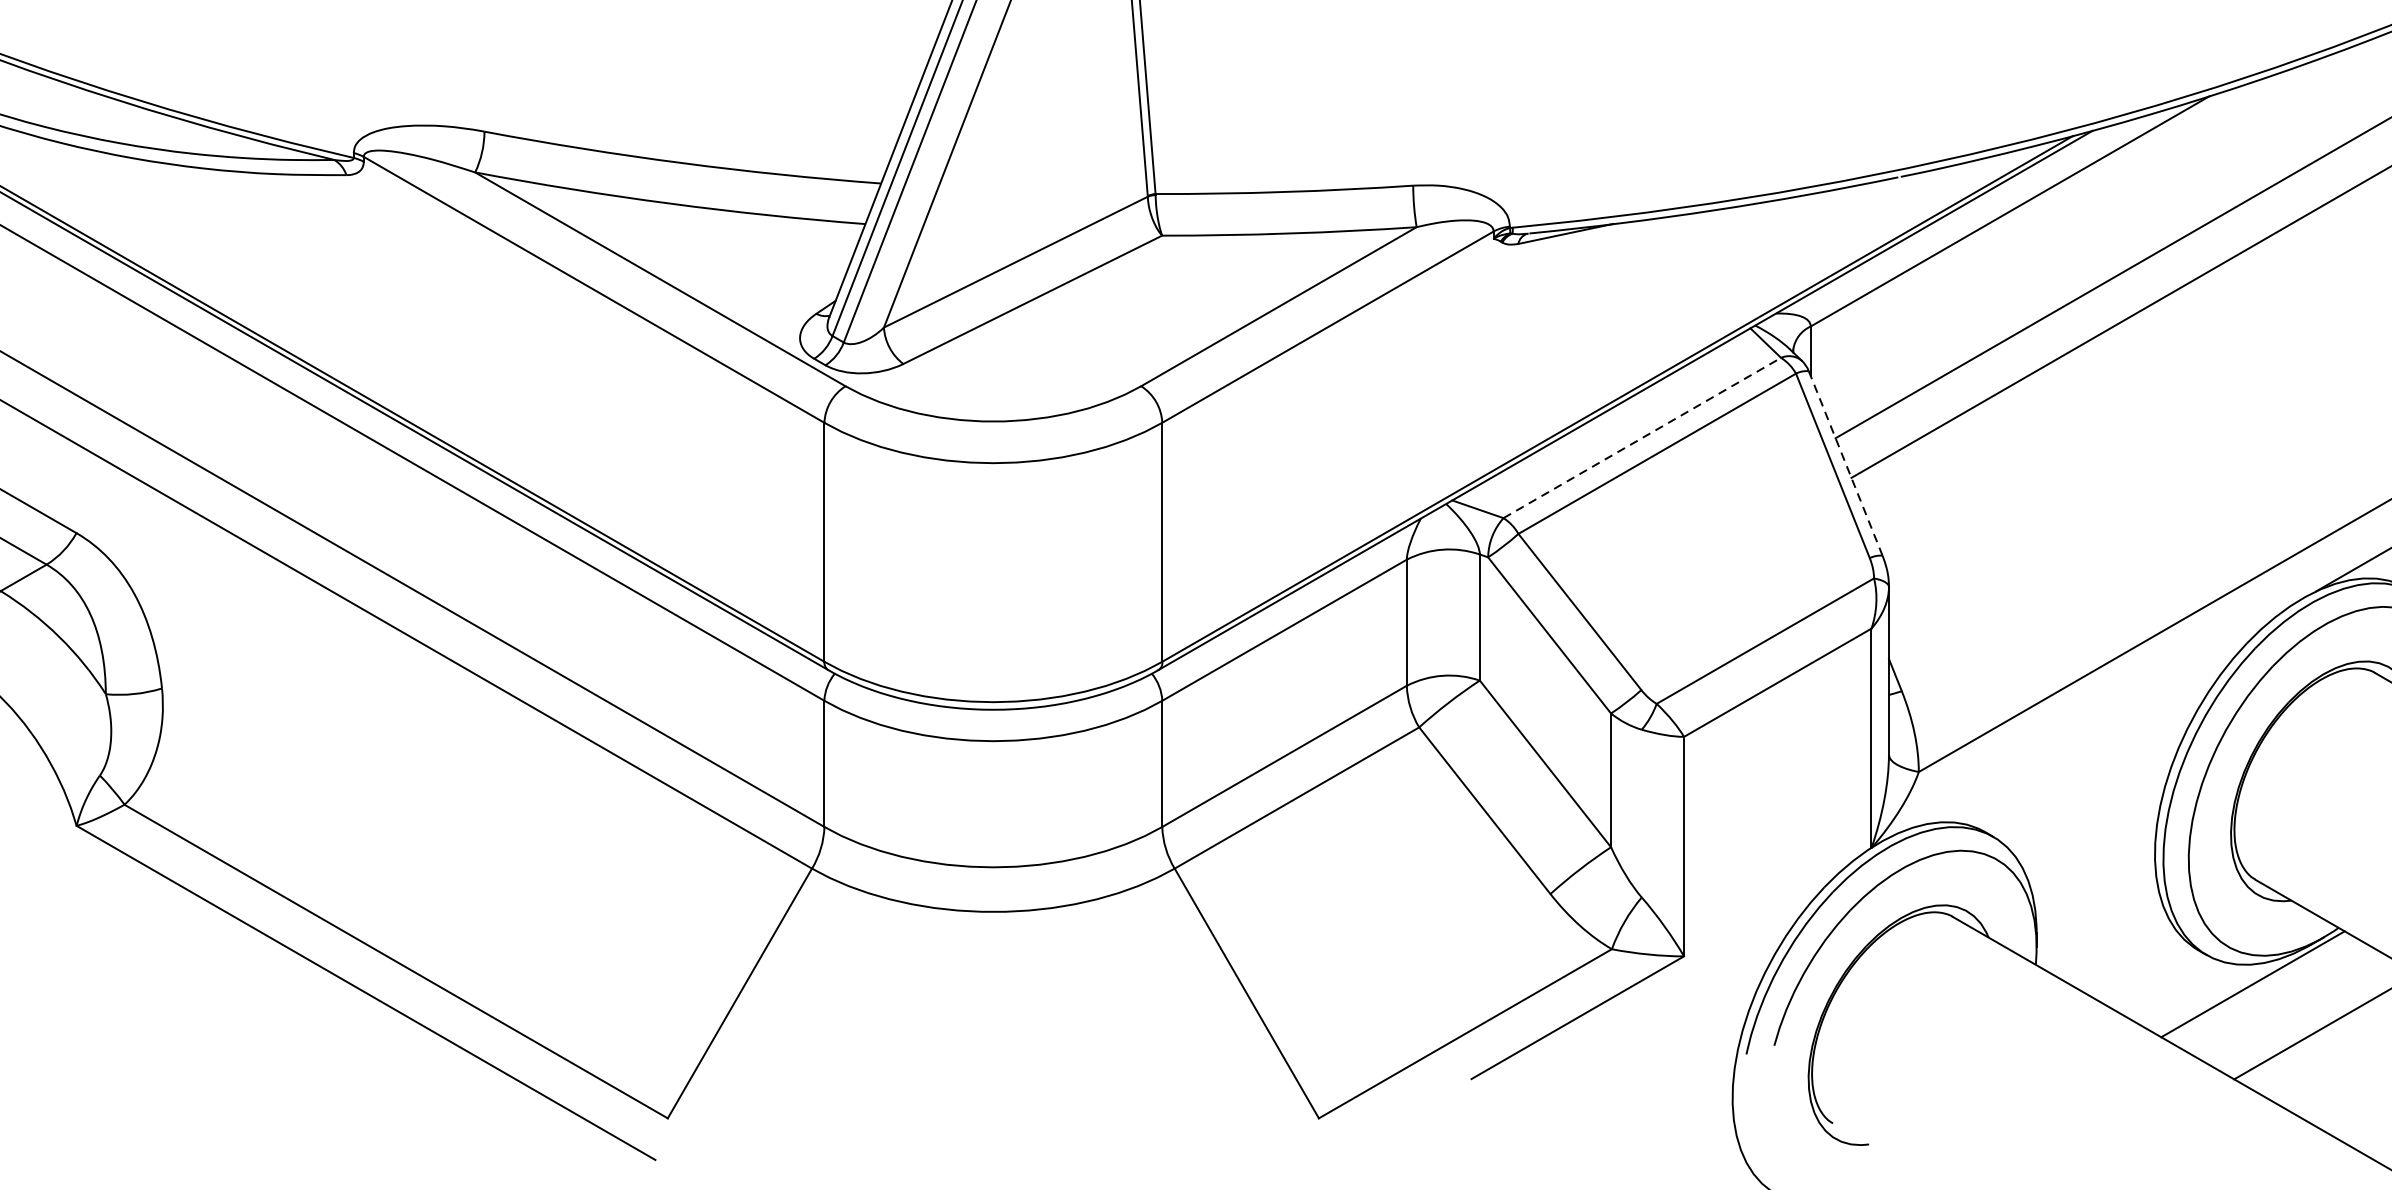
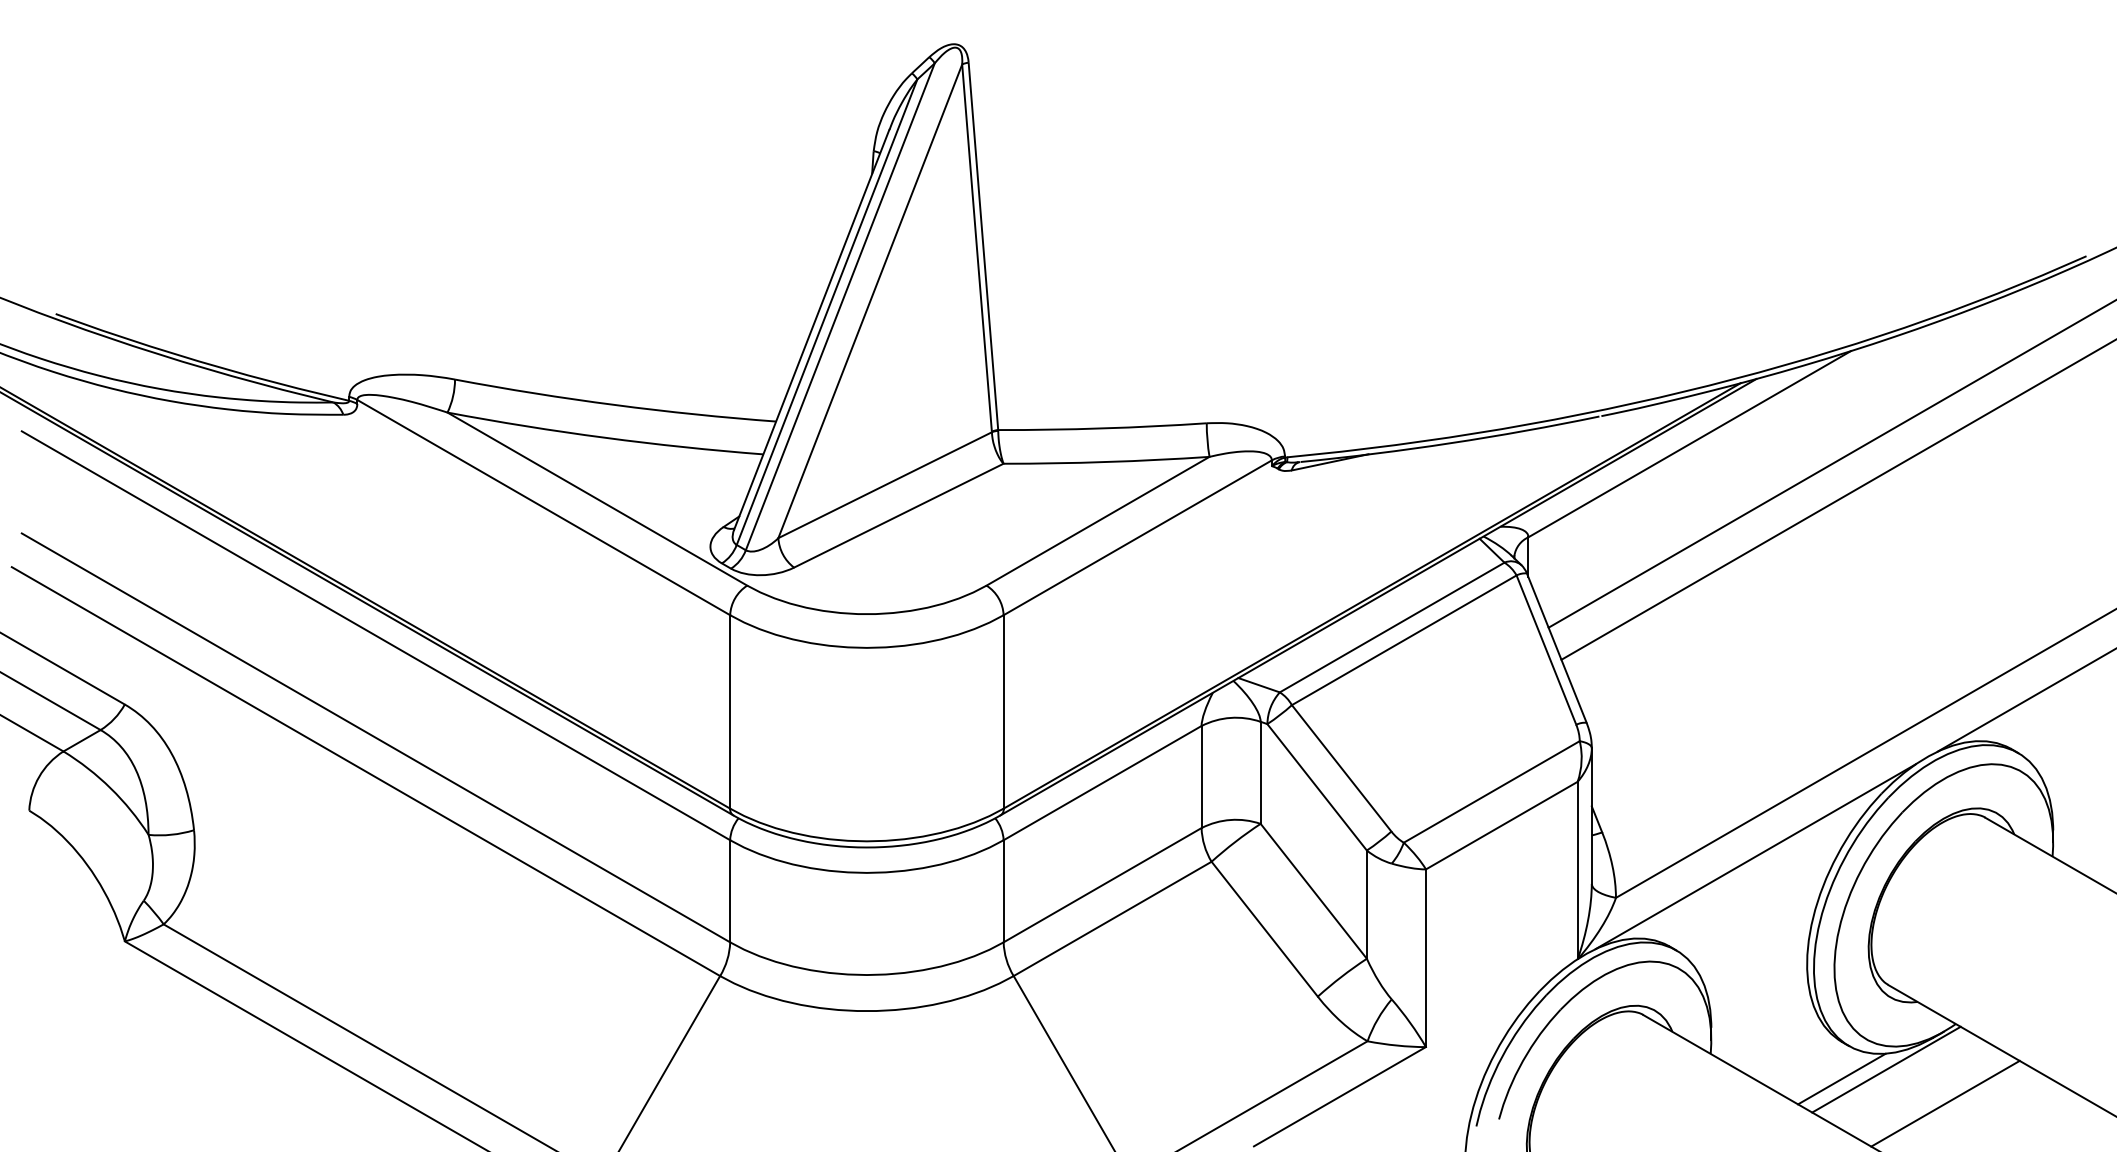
line: (1642, 437) -> (1392, 627), dashed -> solid
line: (1845, 462) -> (1556, 647), dashed -> solid
line: (2091, 720) -> (1755, 856), added
line: (2197, 995) -> (1841, 1078), added

